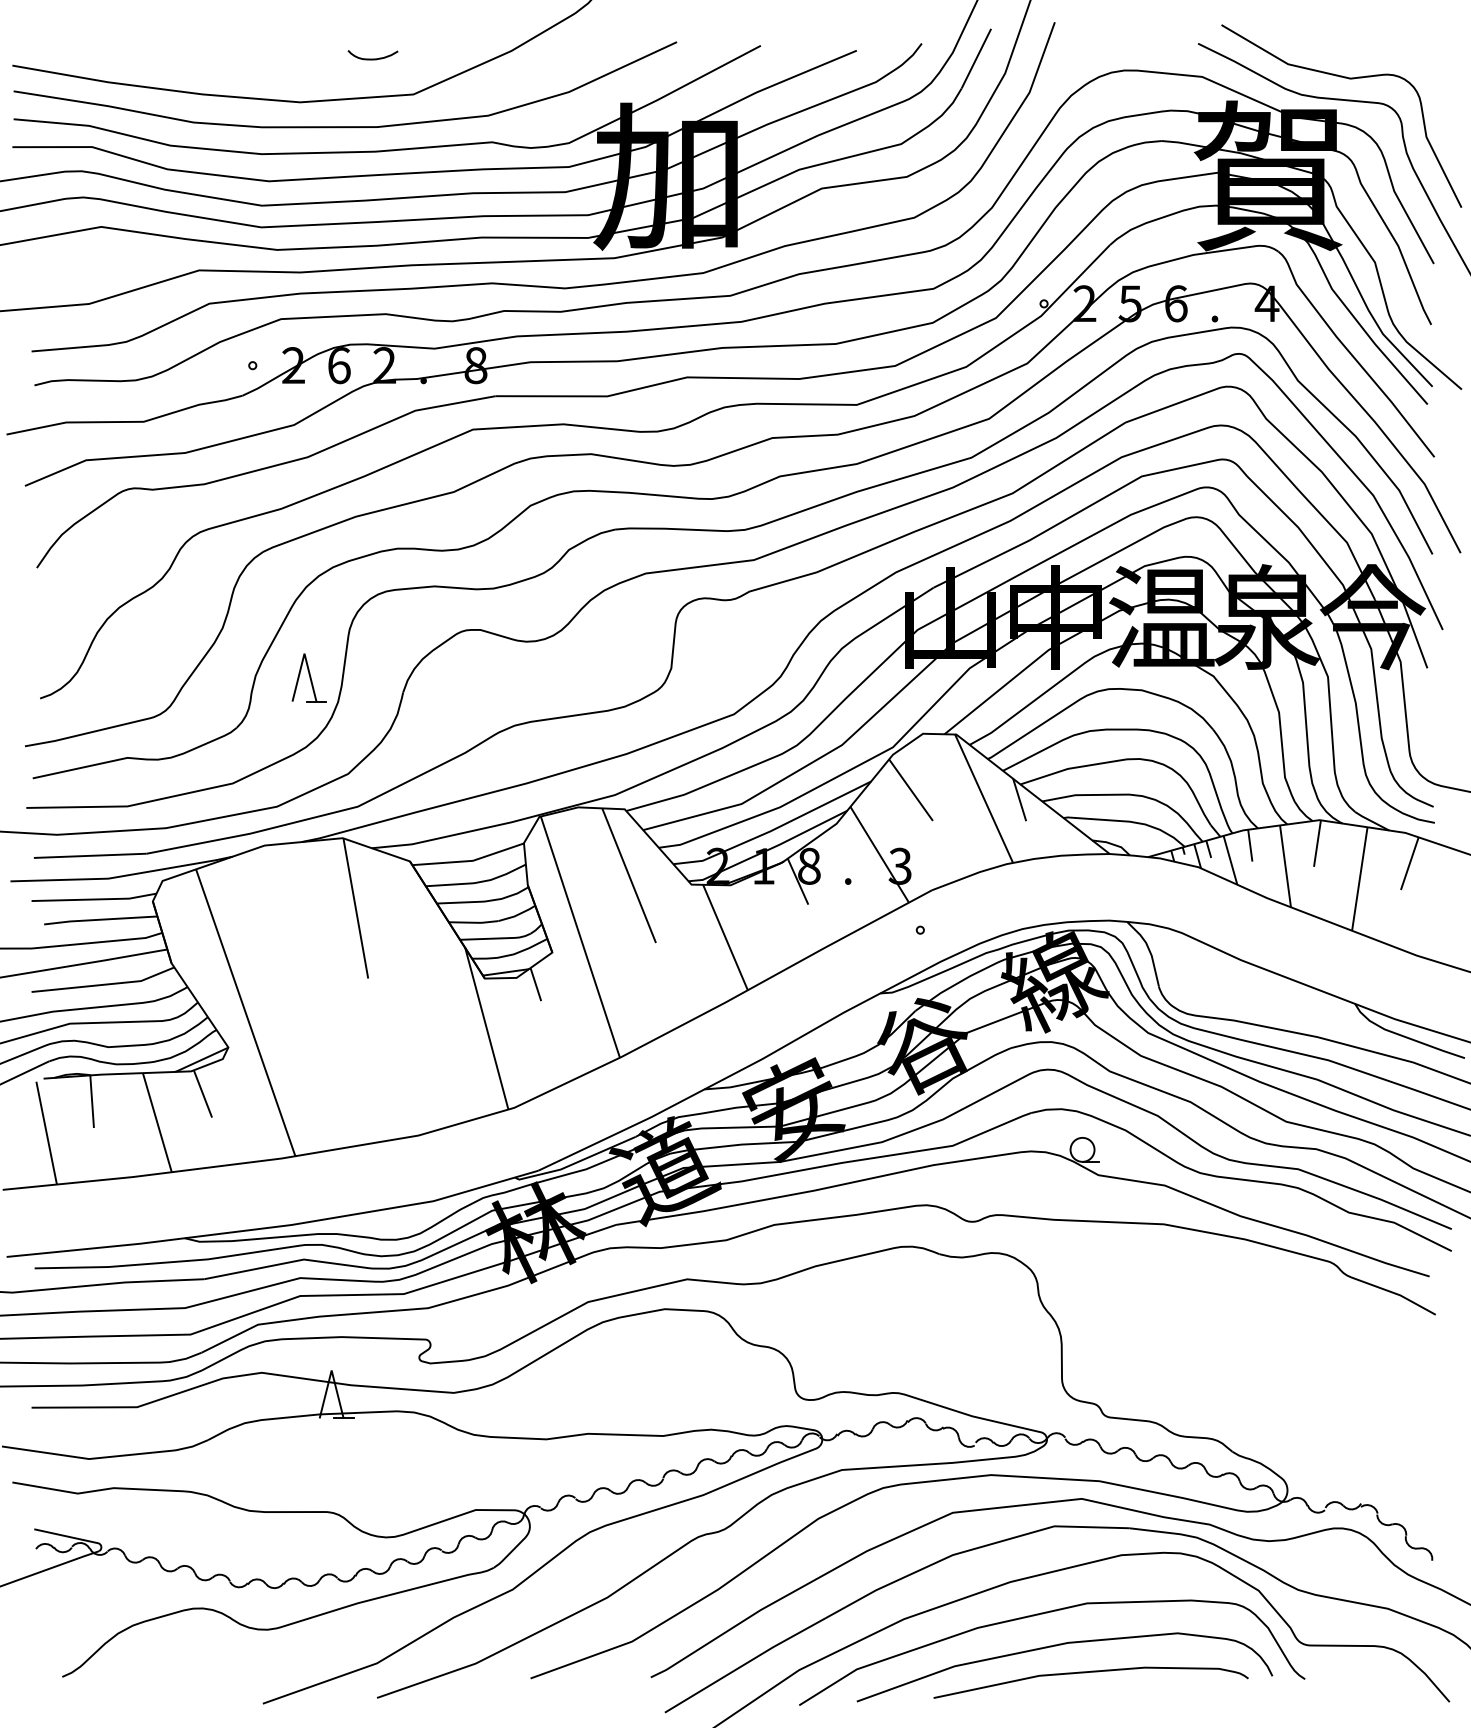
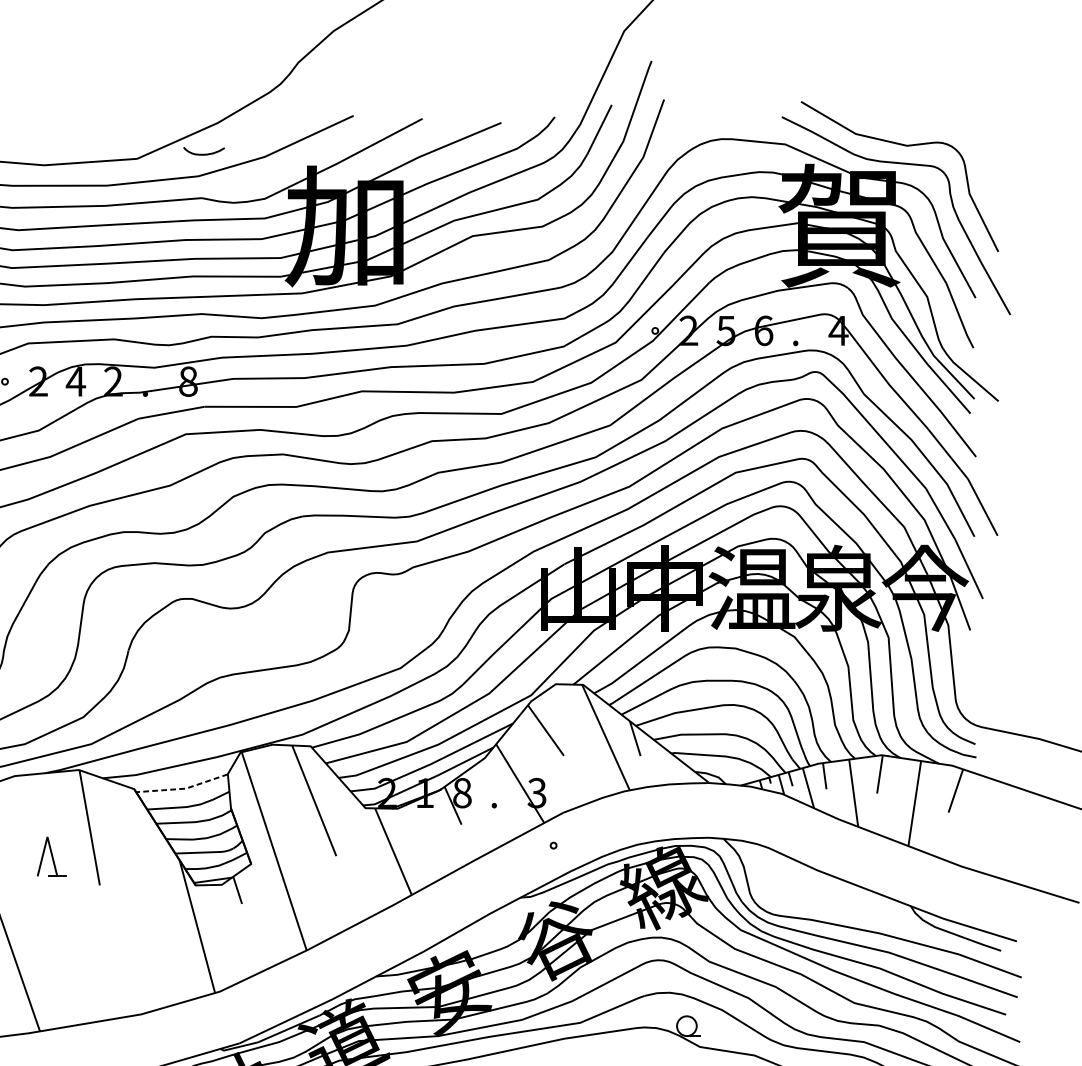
curve: (372, 58) -> (203, 153), moved
text: (338, 365) -> (75, 381), 6 -> 4
part: (308, 677) -> (50, 856), moved
line: (470, 861) -> (183, 789), solid -> dashed

